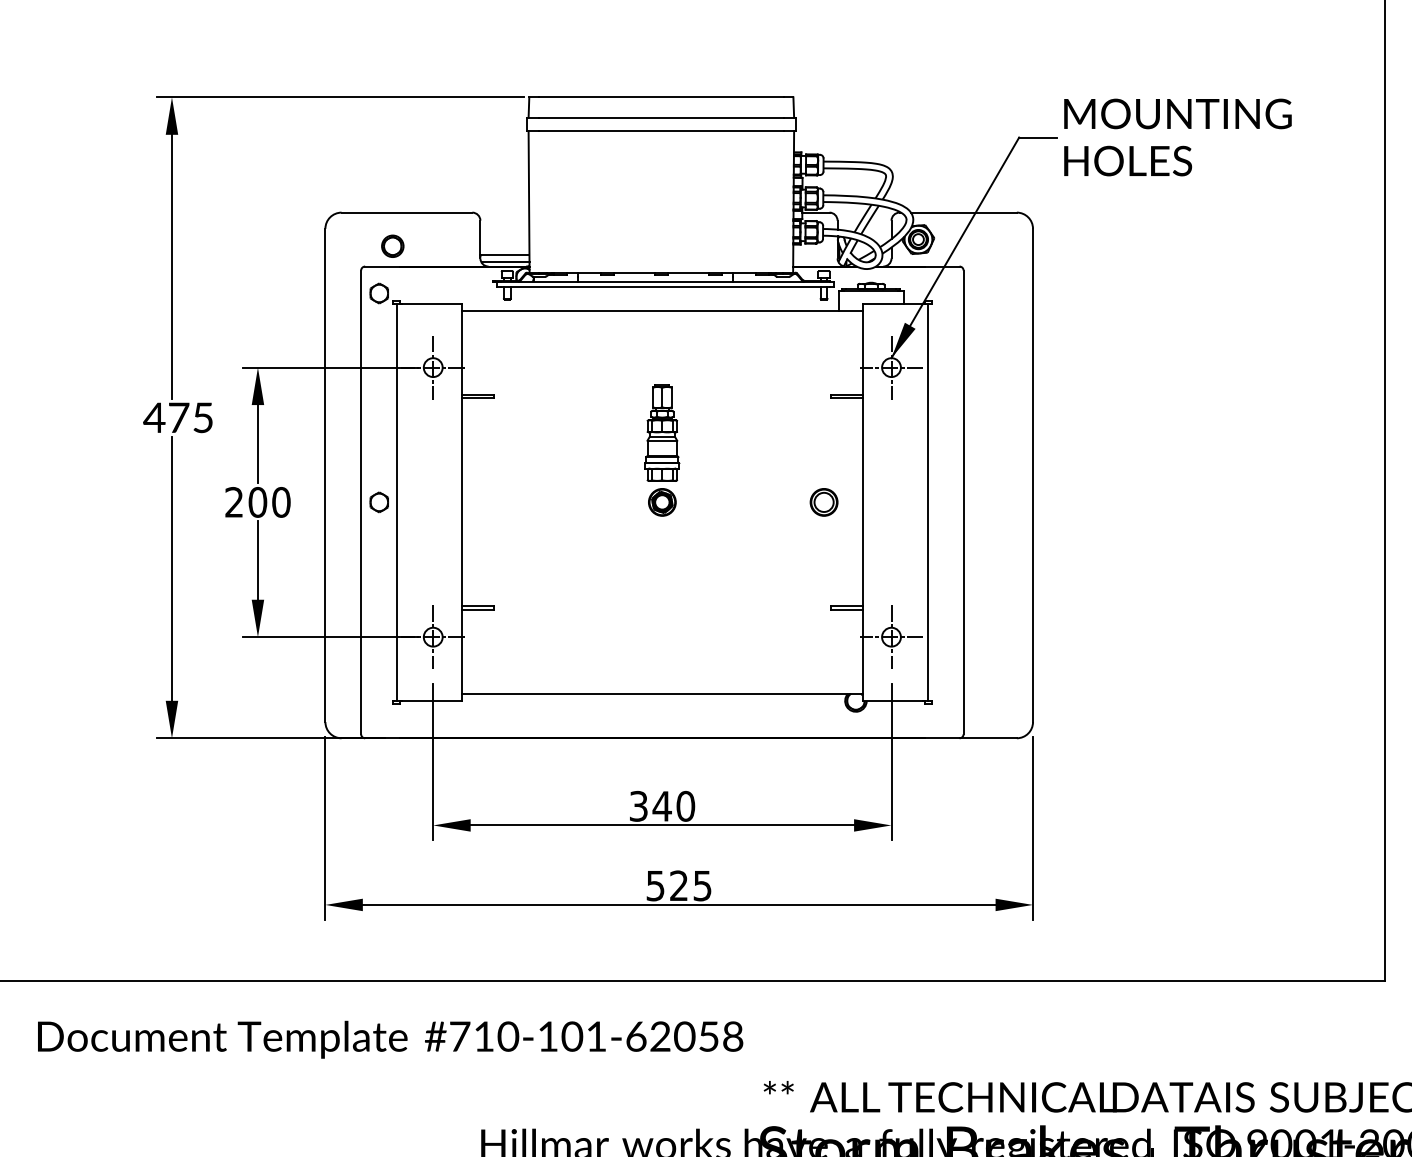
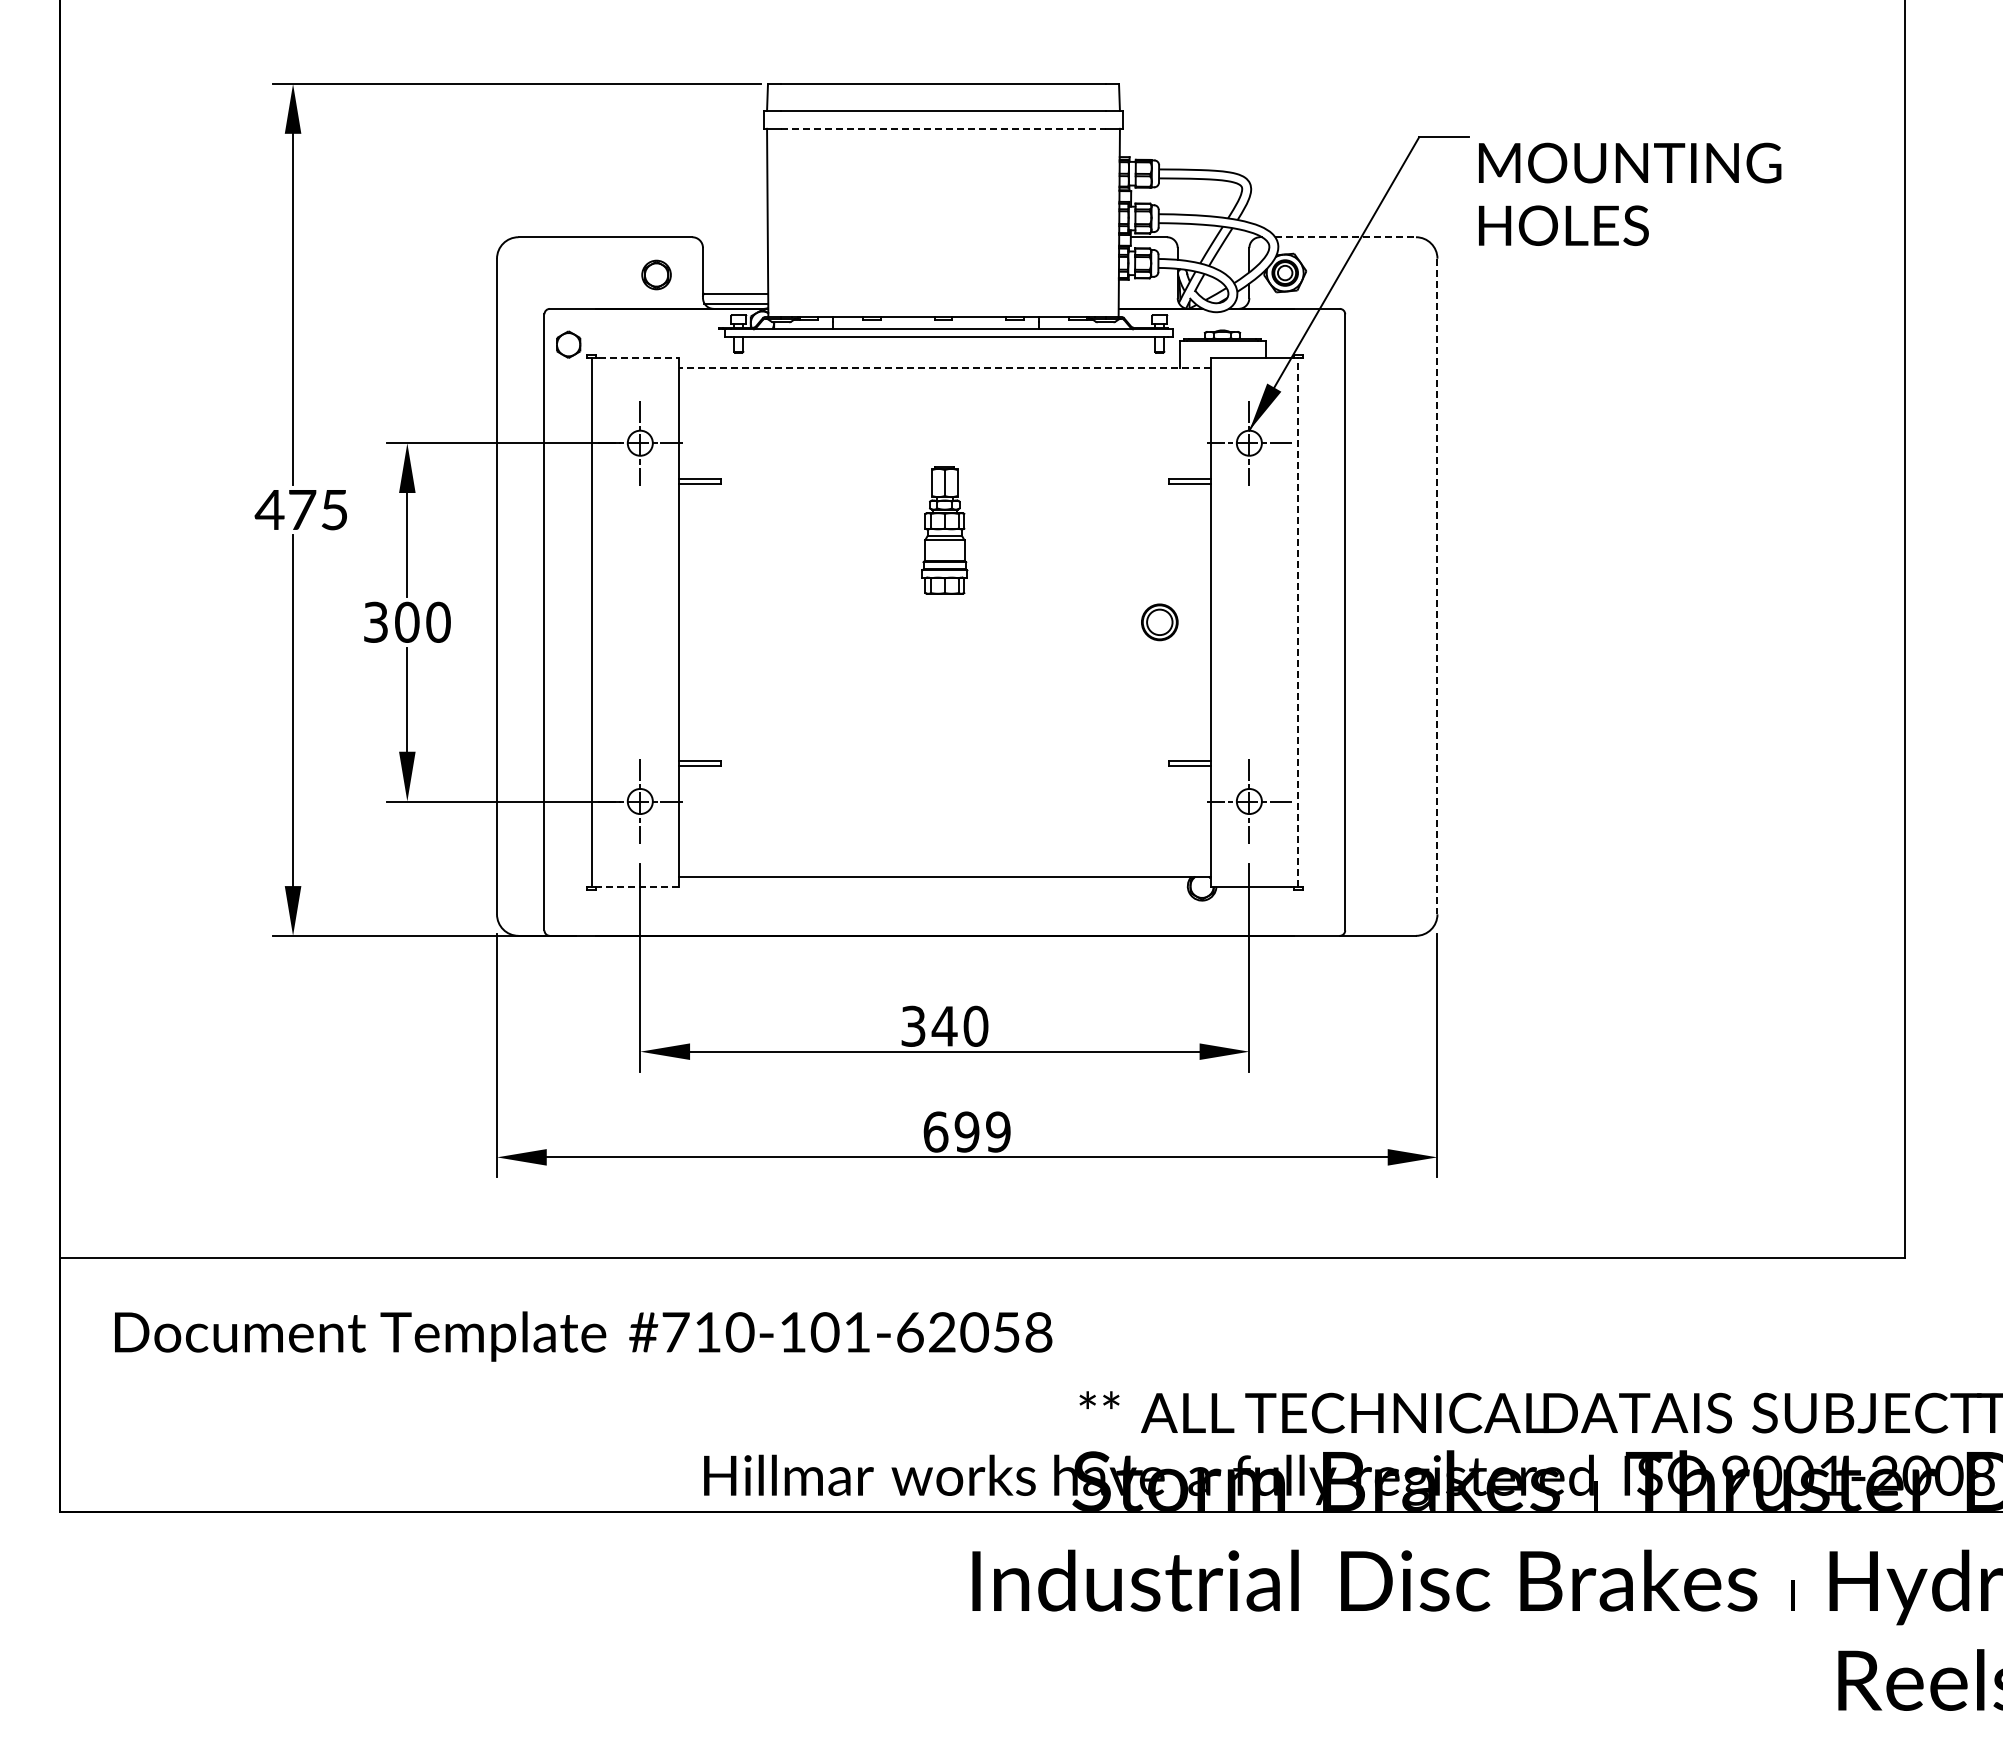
line: (662, 130) -> (944, 128), solid -> dashed
text: (1178, 136) -> (1630, 193), moved
line: (964, 212) -> (1346, 237), solid -> dashed
part: (392, 245) -> (656, 274), moved
line: (431, 303) -> (638, 358), solid -> dashed
line: (662, 311) -> (944, 368), solid -> dashed
line: (1033, 475) -> (1437, 586), solid -> dashed
line: (927, 501) -> (1297, 621), solid -> dashed
text: (233, 502) -> (375, 622), 200 -> 300
part: (379, 502) -> (568, 622), removed
part: (662, 502) -> (944, 622), removed
line: (431, 701) -> (638, 886), solid -> dashed
text: (678, 885) -> (966, 1131), 525 -> 699

